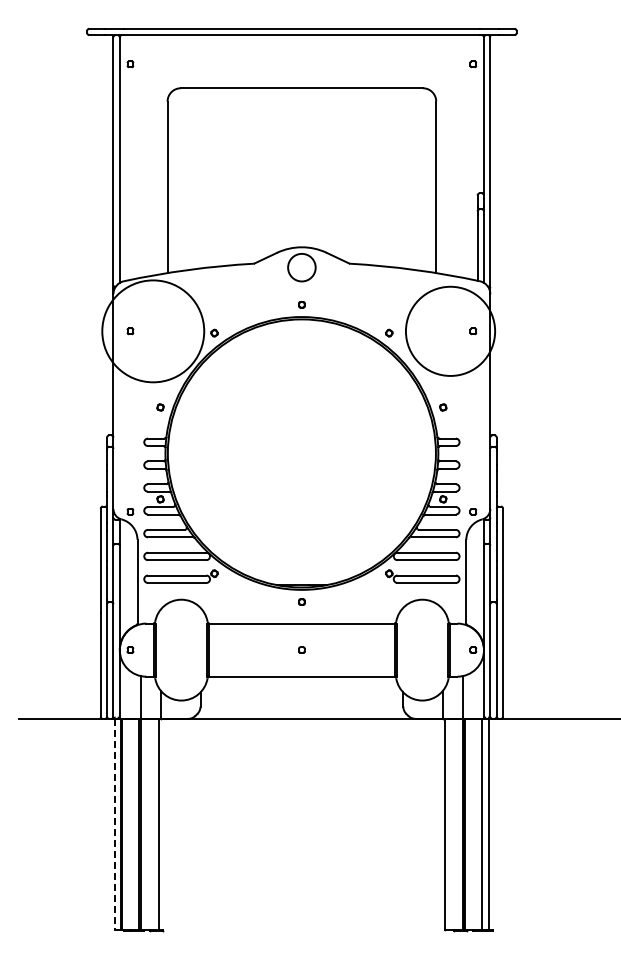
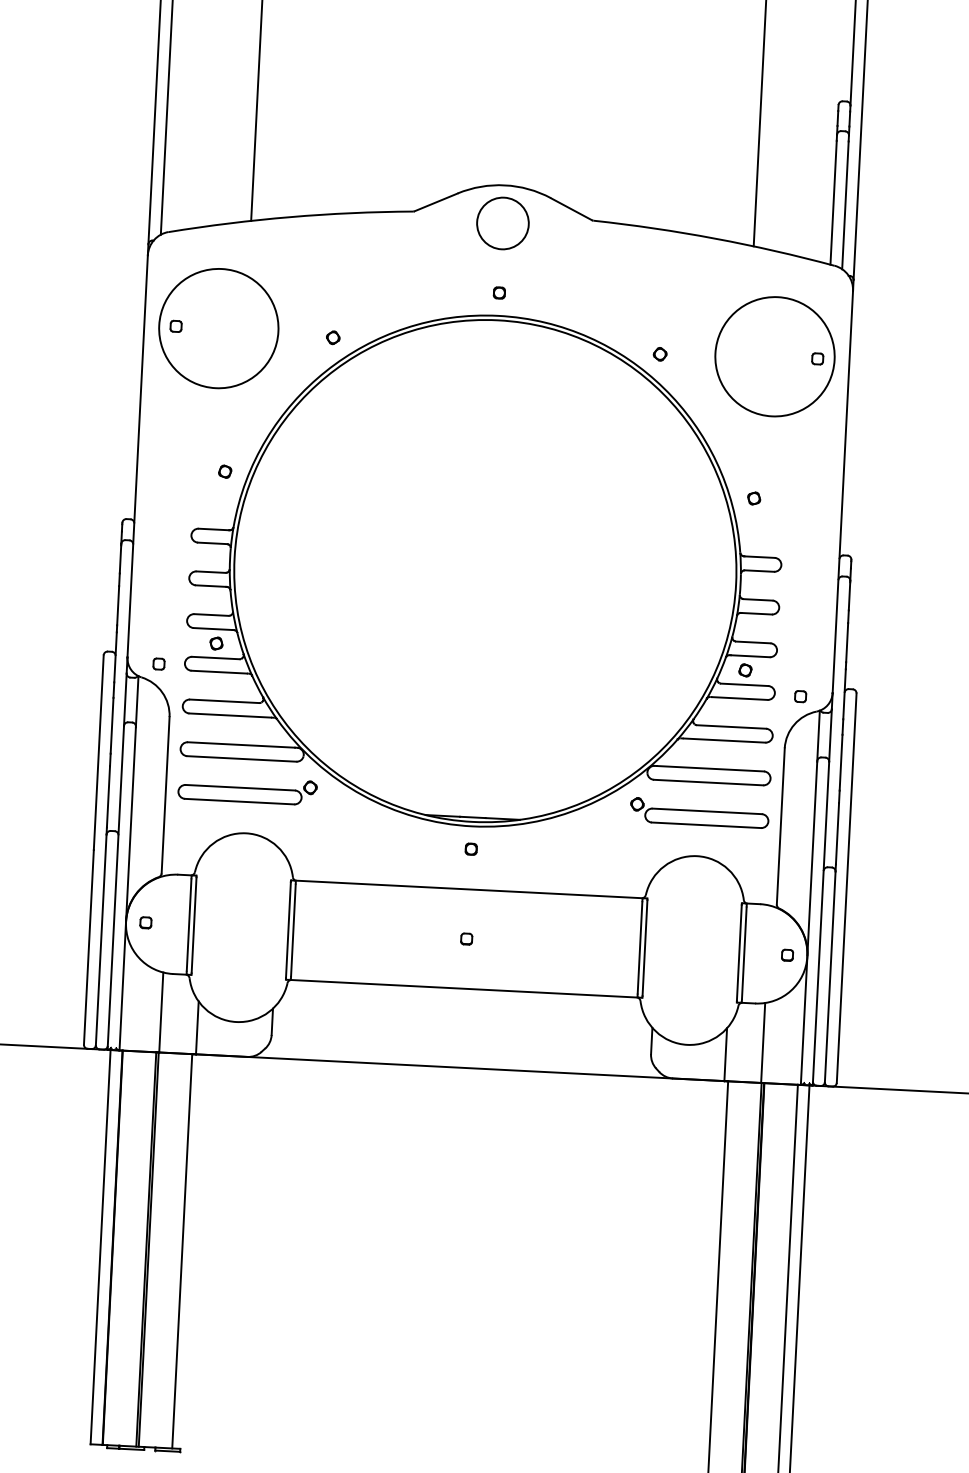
circle: (153, 331) -> (219, 328), size x0.62
circle: (450, 331) -> (774, 357), size x0.71
line: (115, 824) -> (101, 1247), dashed -> solid

